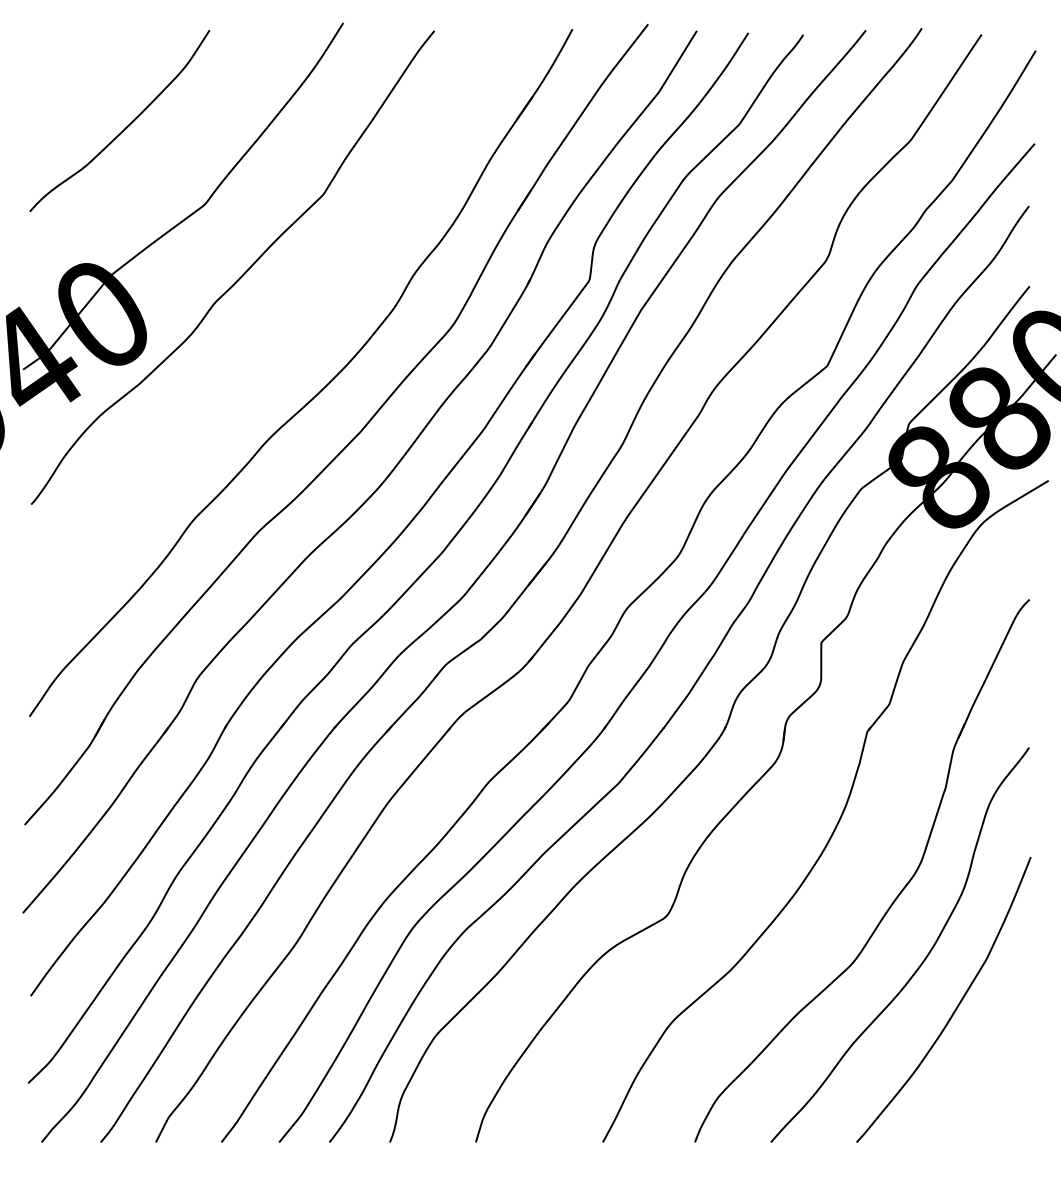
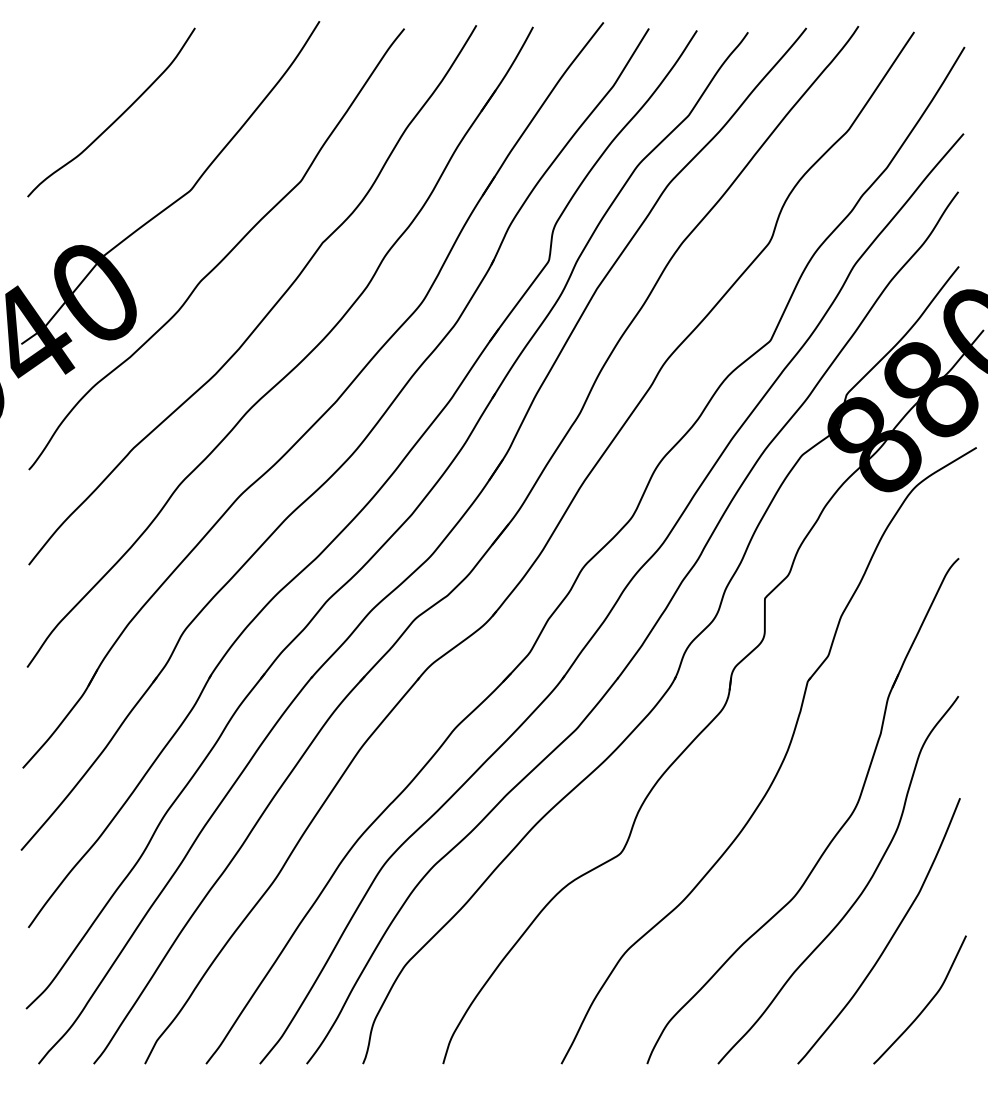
curve: (291, 330) -> (271, 307), added
curve: (993, 1079) -> (925, 1005), added

